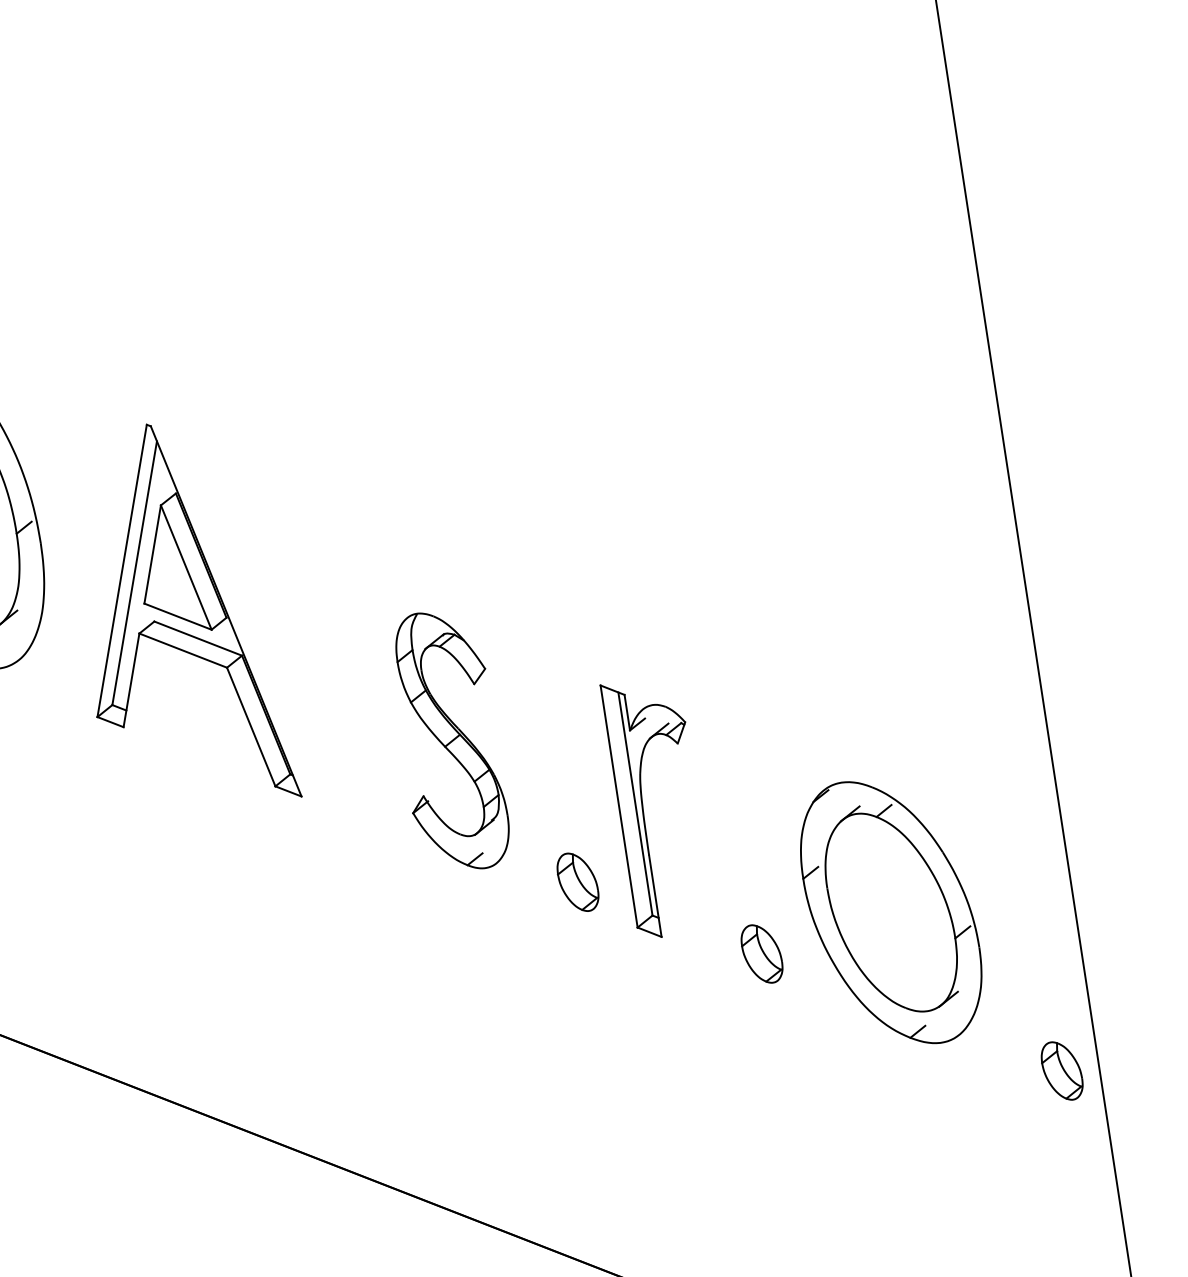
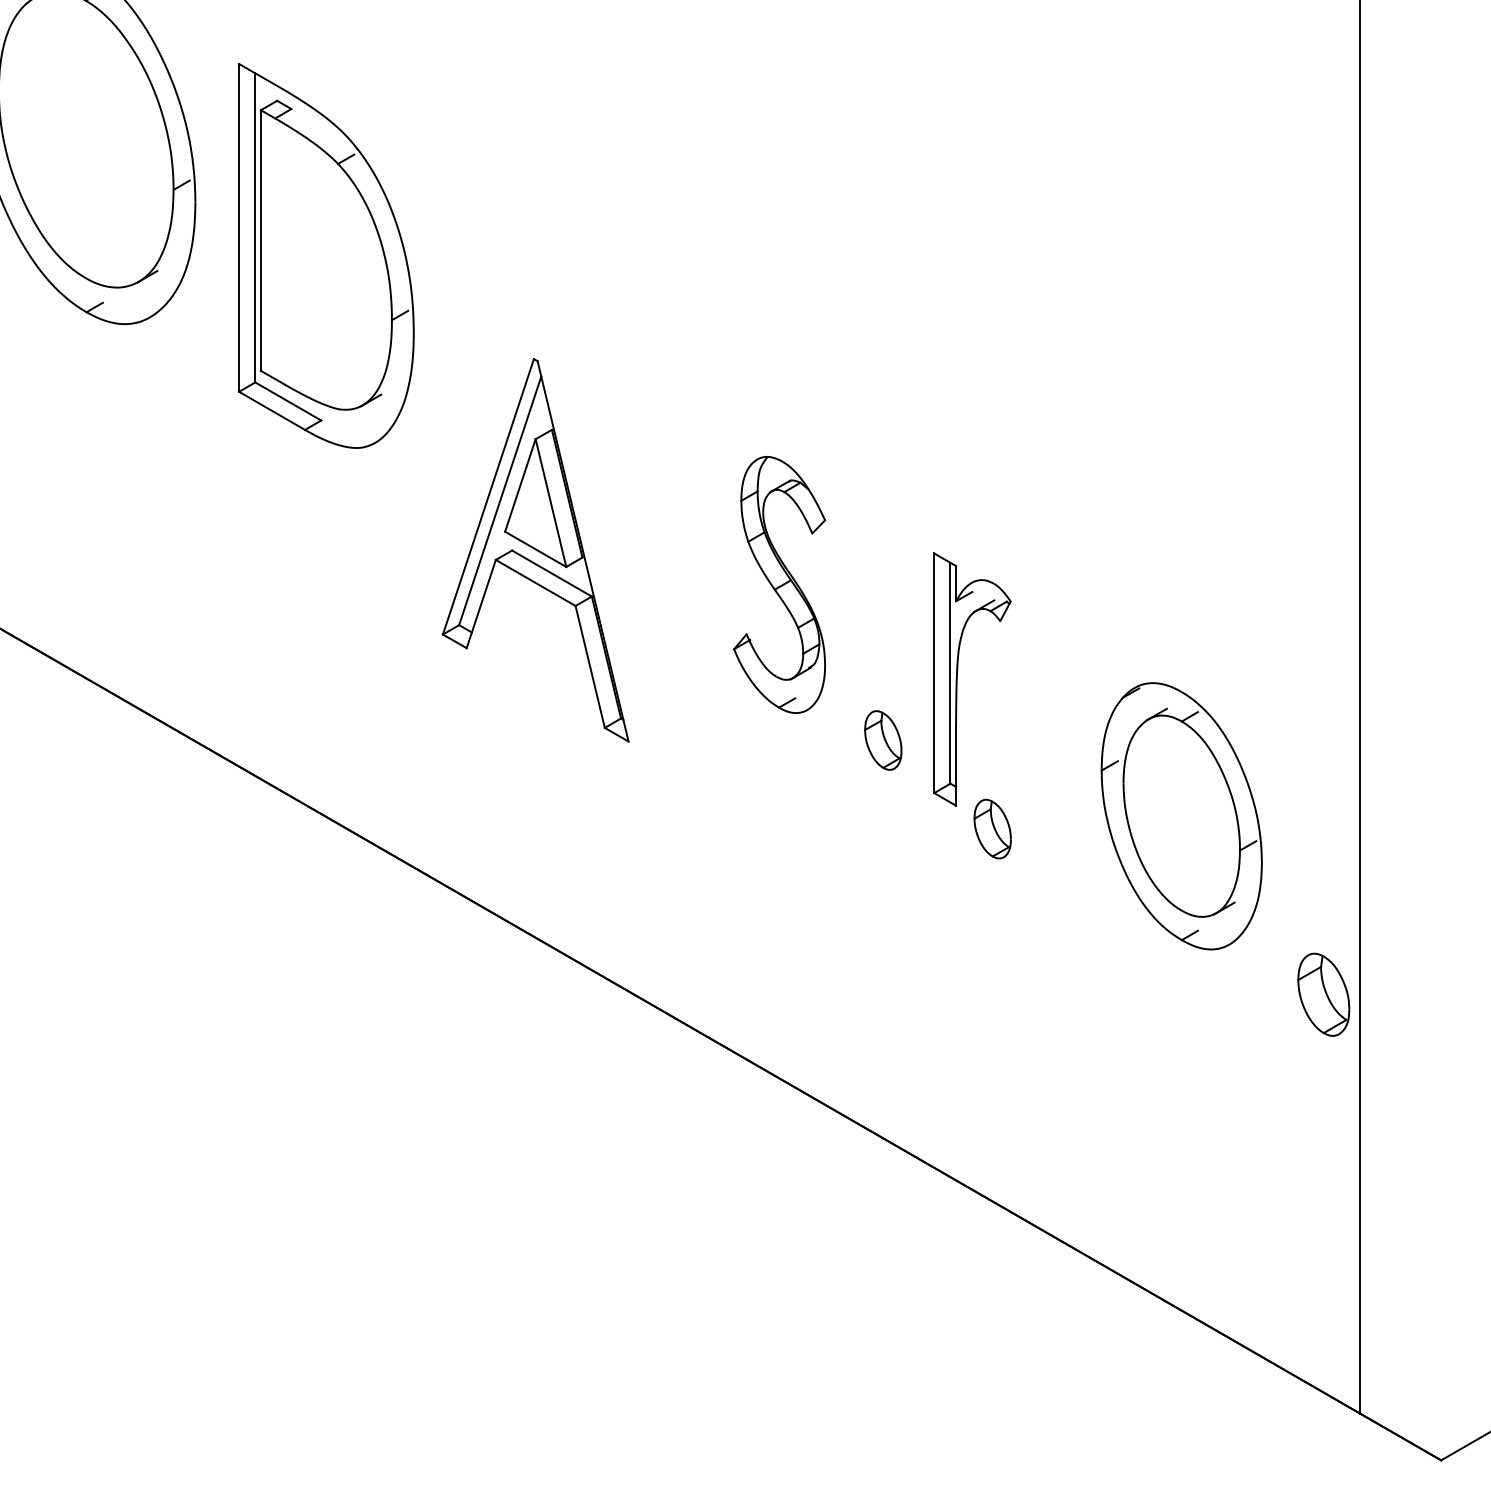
part: (177, 617) -> (535, 550), moved
part: (761, 953) -> (992, 828), moved
part: (1061, 1070) -> (1323, 994), size x1.4

